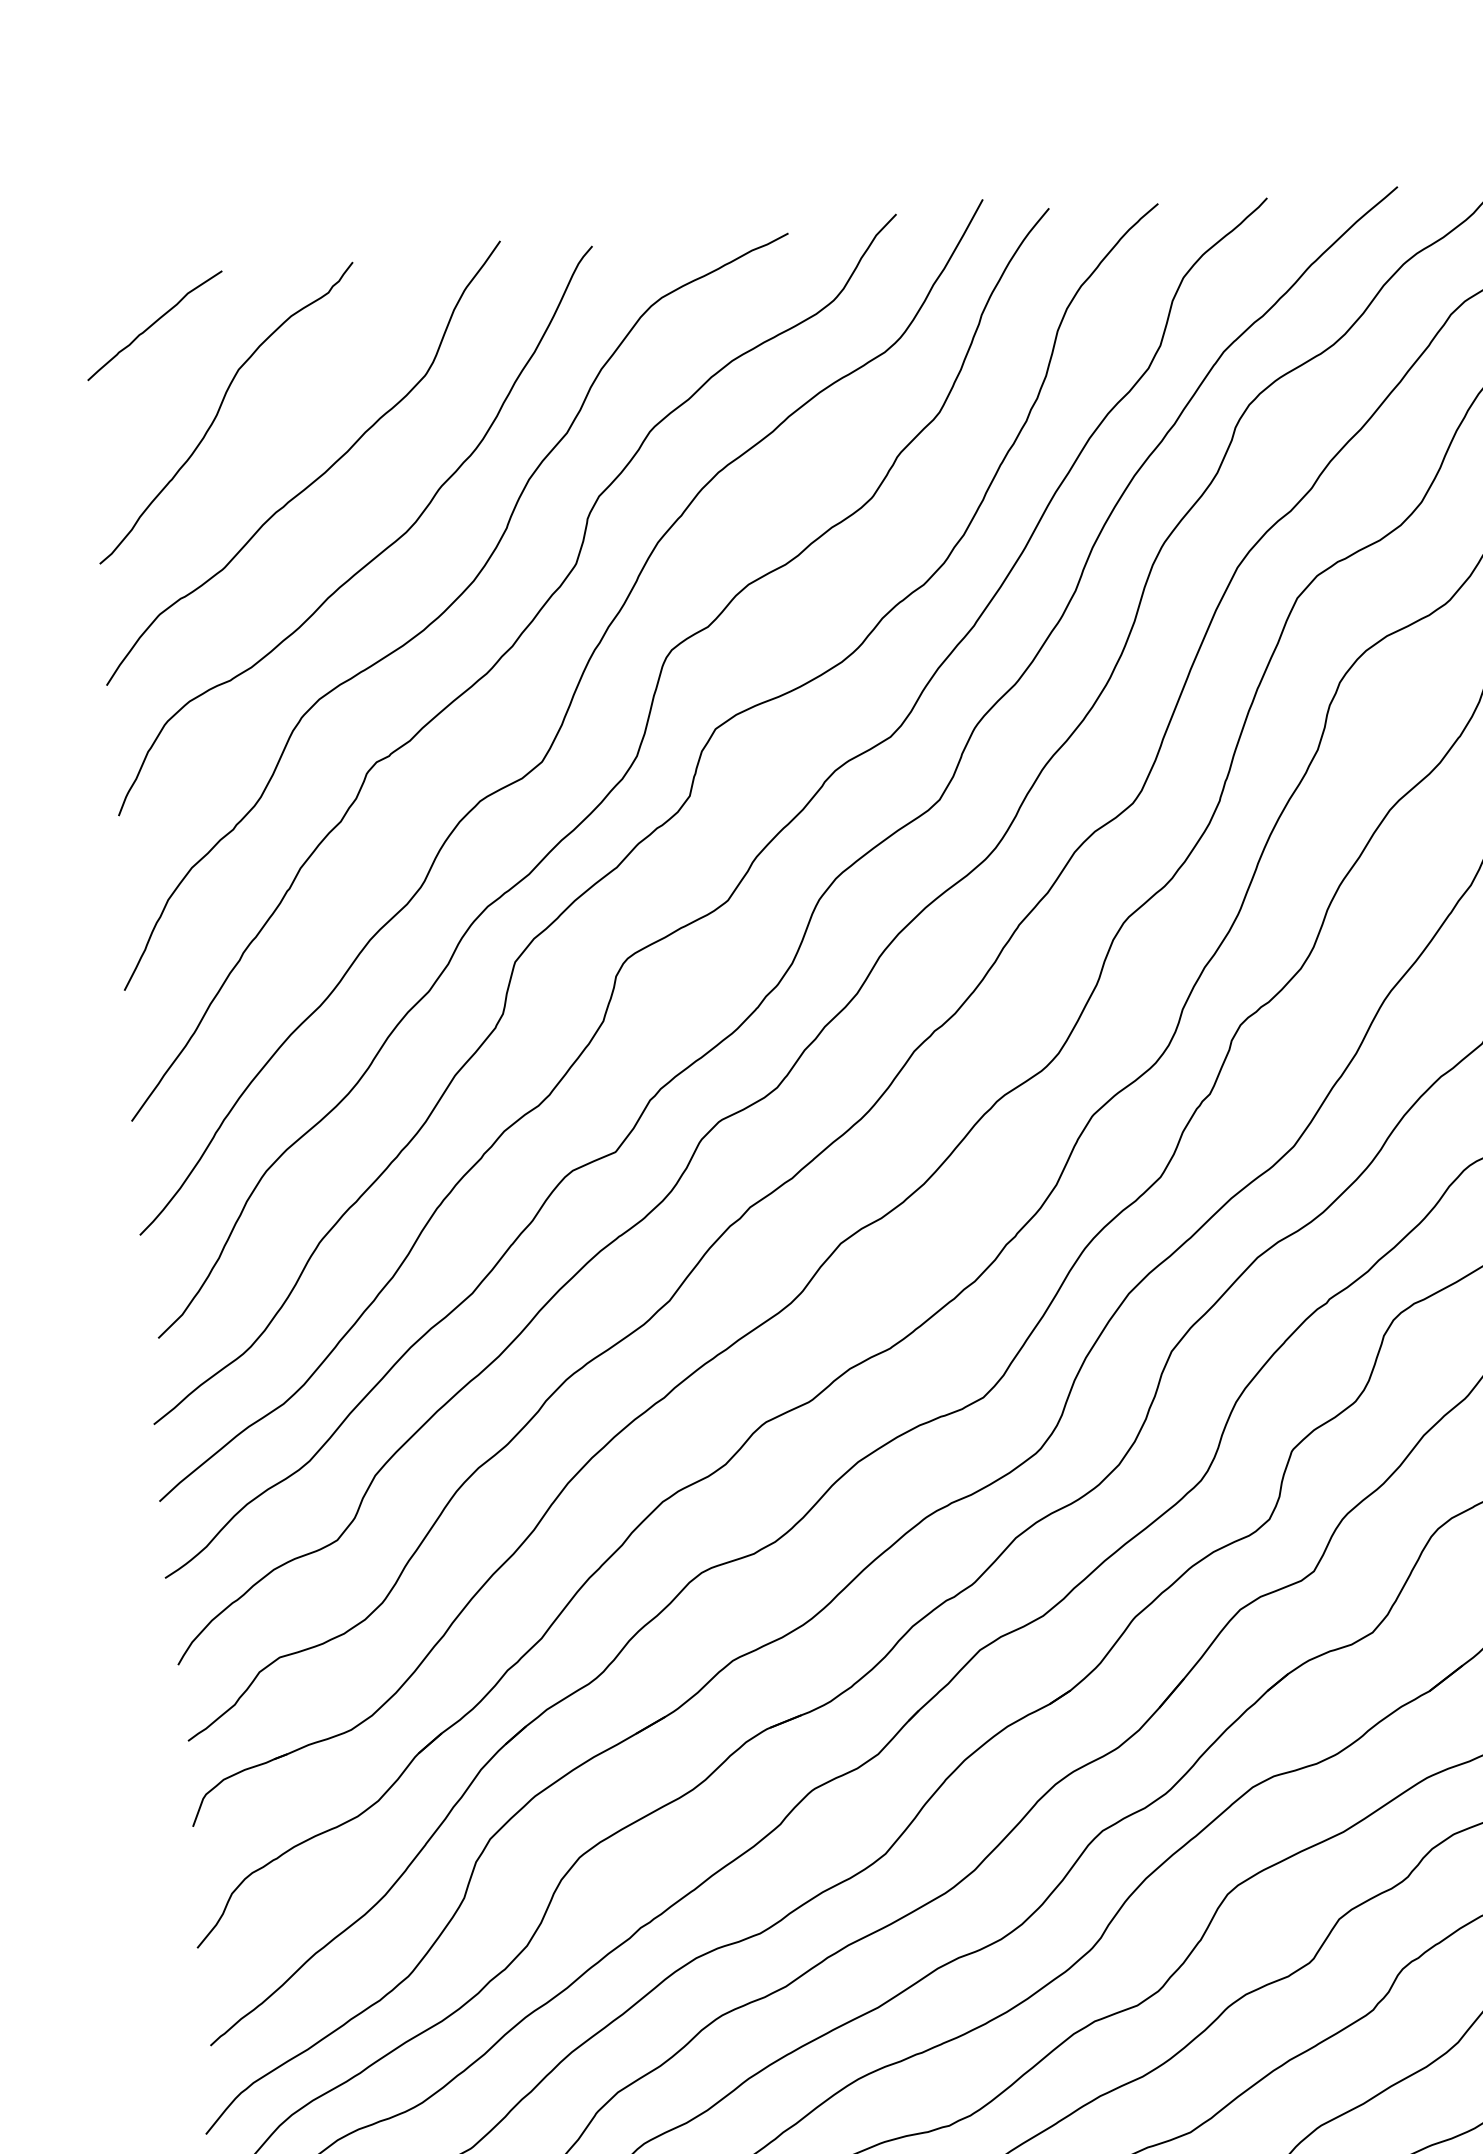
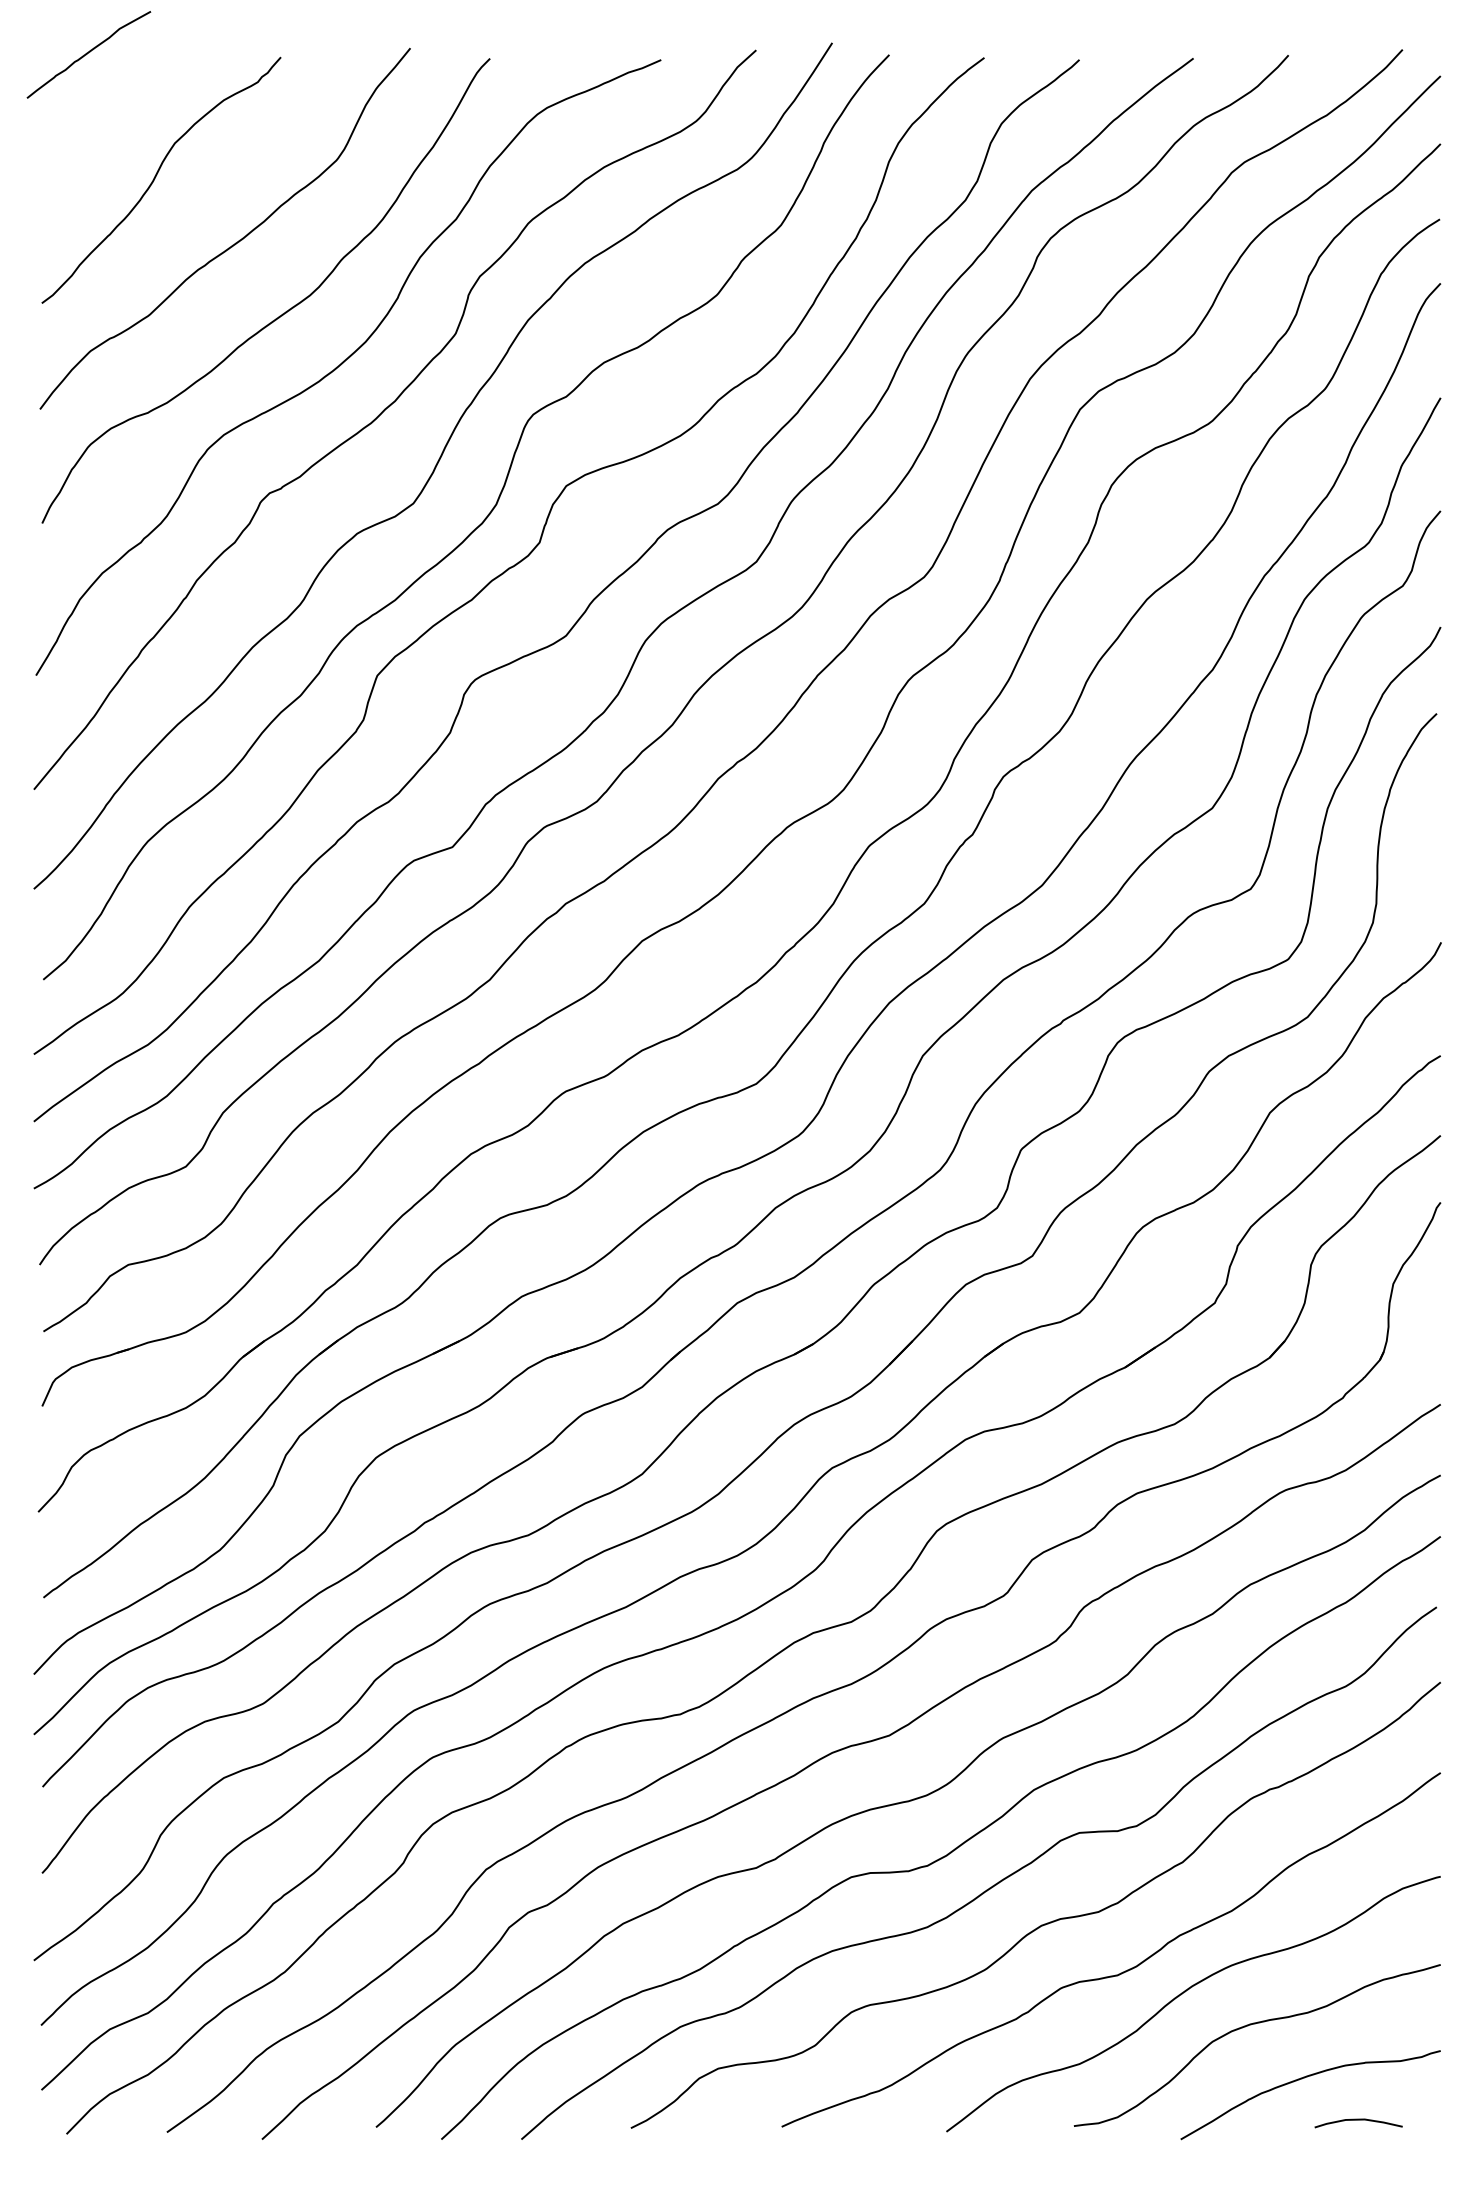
curve: (154, 324) -> (88, 53), moved

